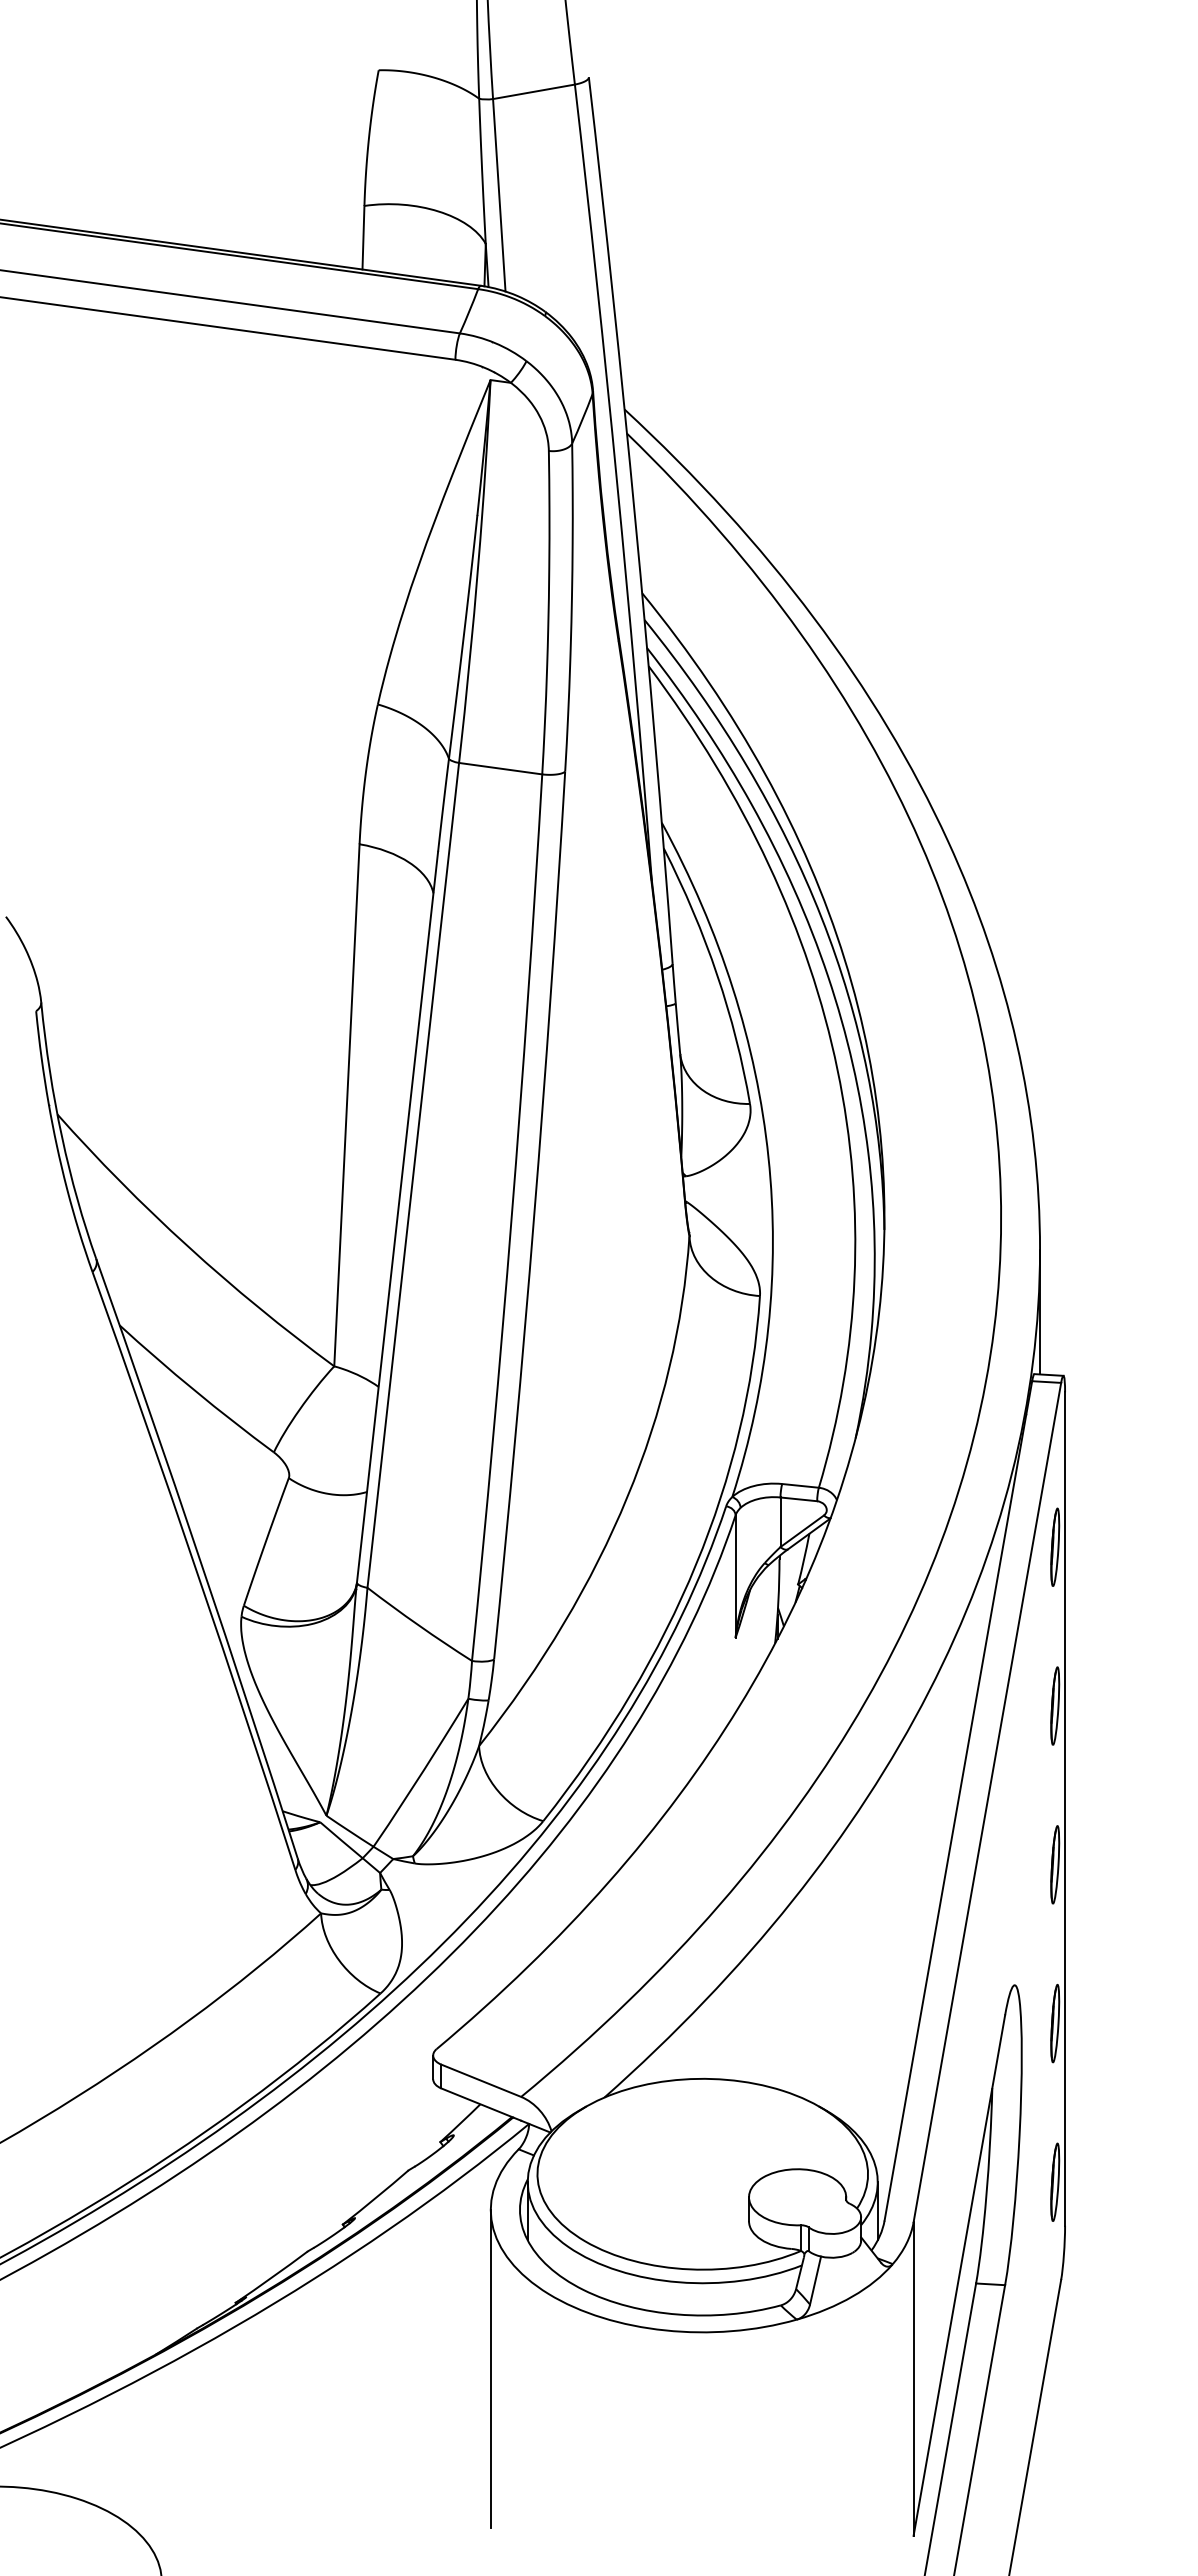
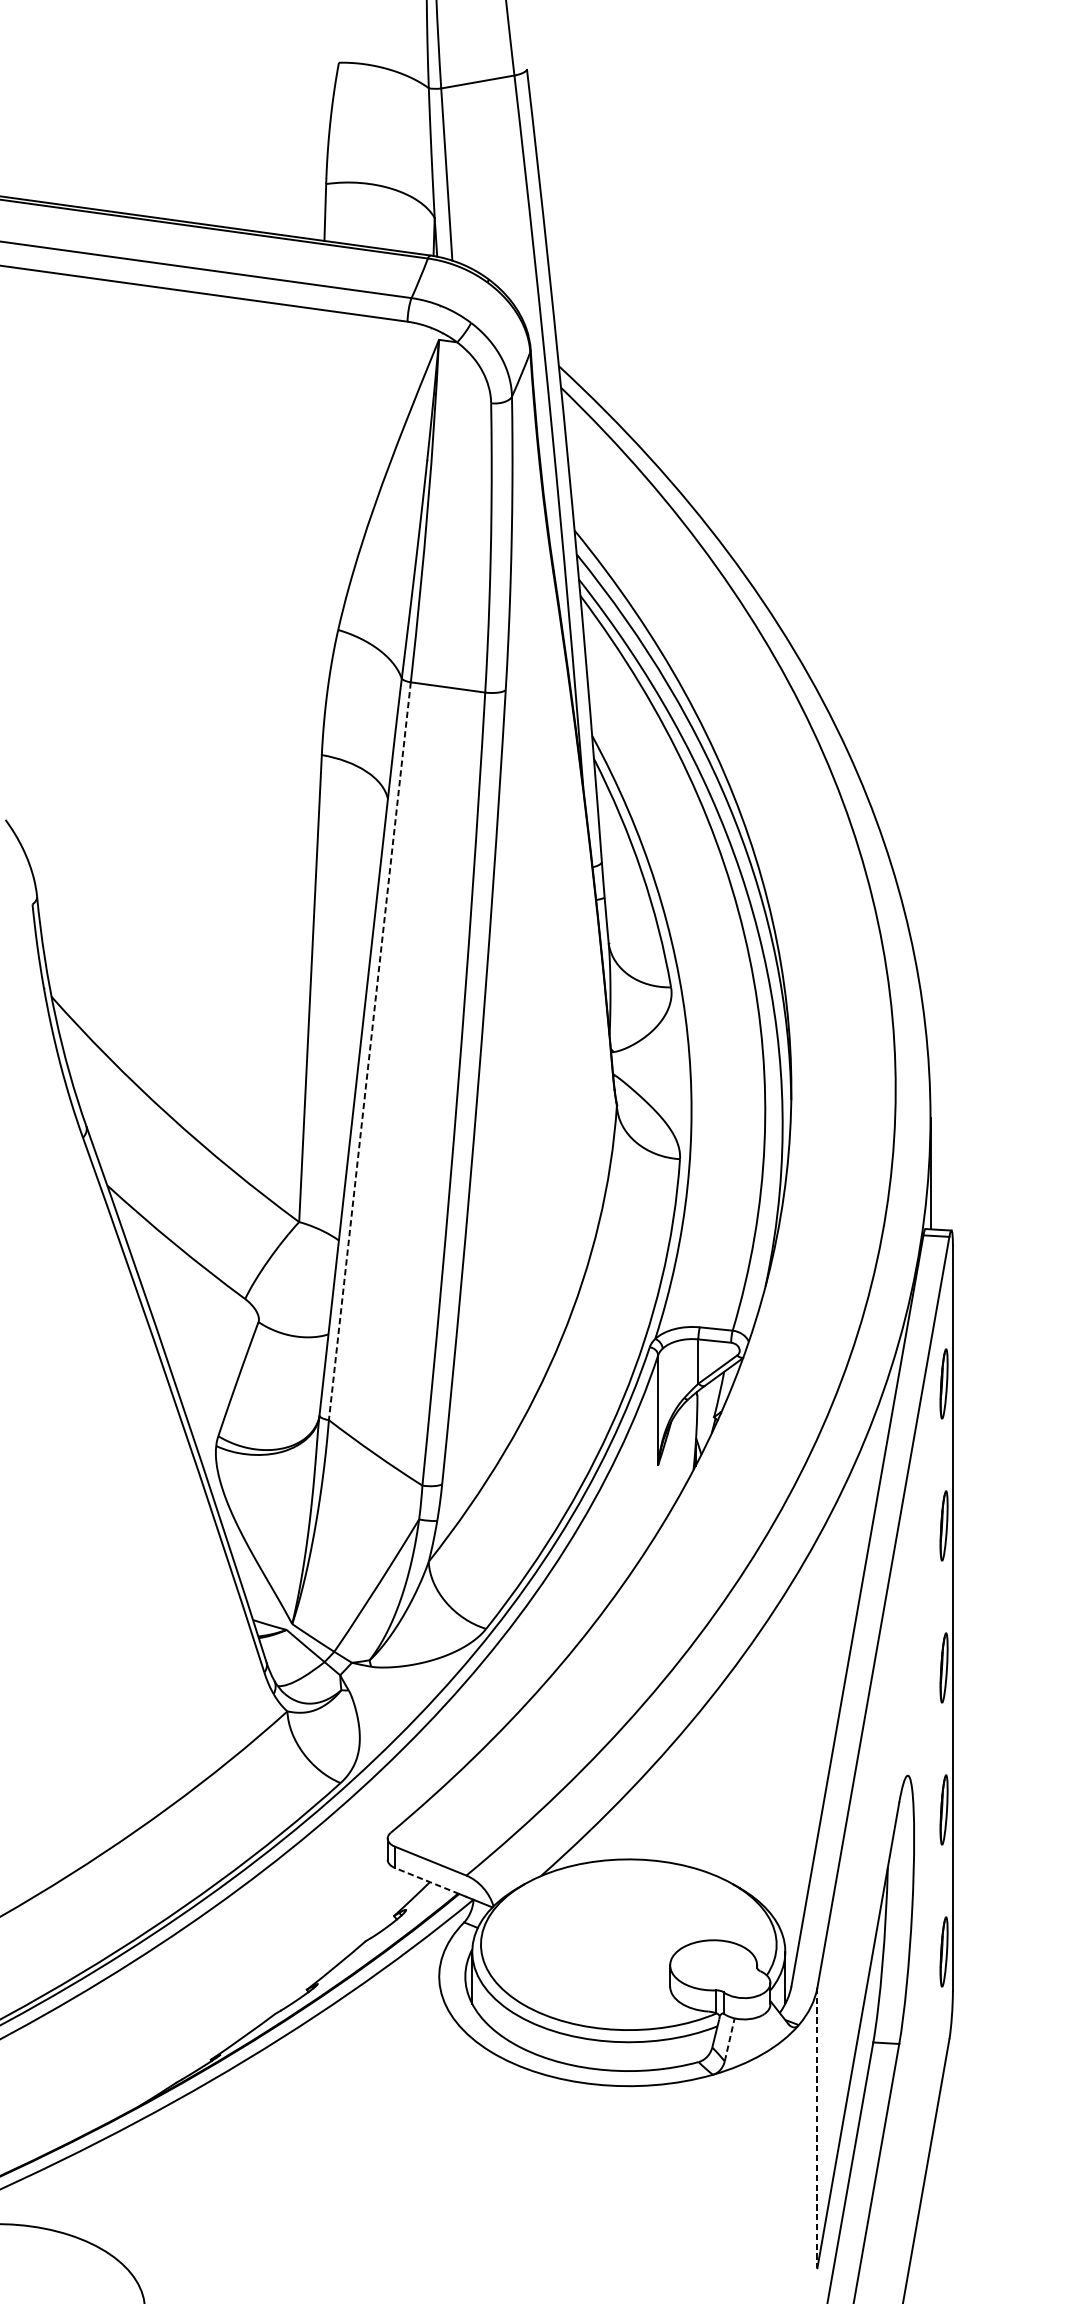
line: (413, 1175) -> (370, 1051), solid -> dashed
line: (477, 2103) -> (427, 1881), solid -> dashed
line: (815, 2280) -> (729, 2039), solid -> dashed
line: (490, 2368) -> (438, 2118), removed
line: (913, 2379) -> (817, 2128), solid -> dashed

